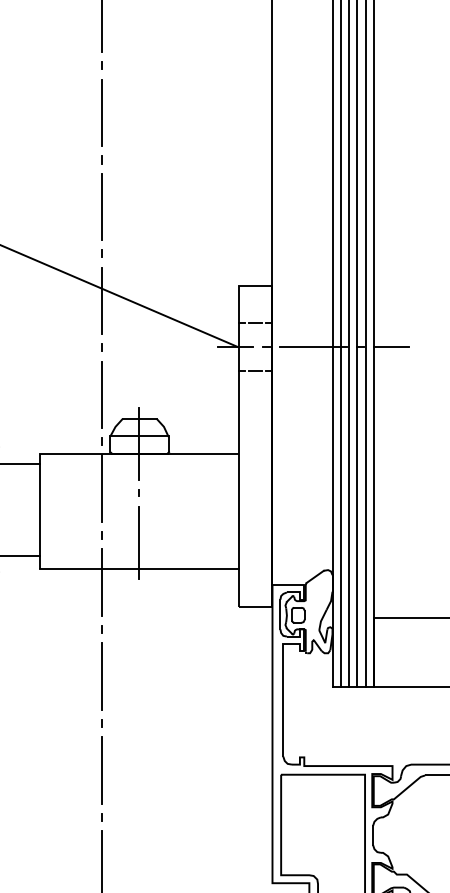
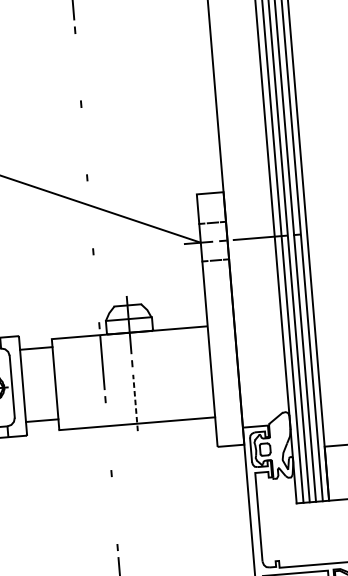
line: (101, 112) -> (77, 66), removed
line: (101, 206) -> (83, 140), removed
line: (101, 300) -> (90, 214), removed
line: (391, 347) -> (321, 233), removed
line: (101, 394) -> (96, 288), removed
line: (139, 542) -> (135, 402), solid -> dashed
line: (101, 582) -> (108, 436), removed
line: (101, 676) -> (114, 510), removed

